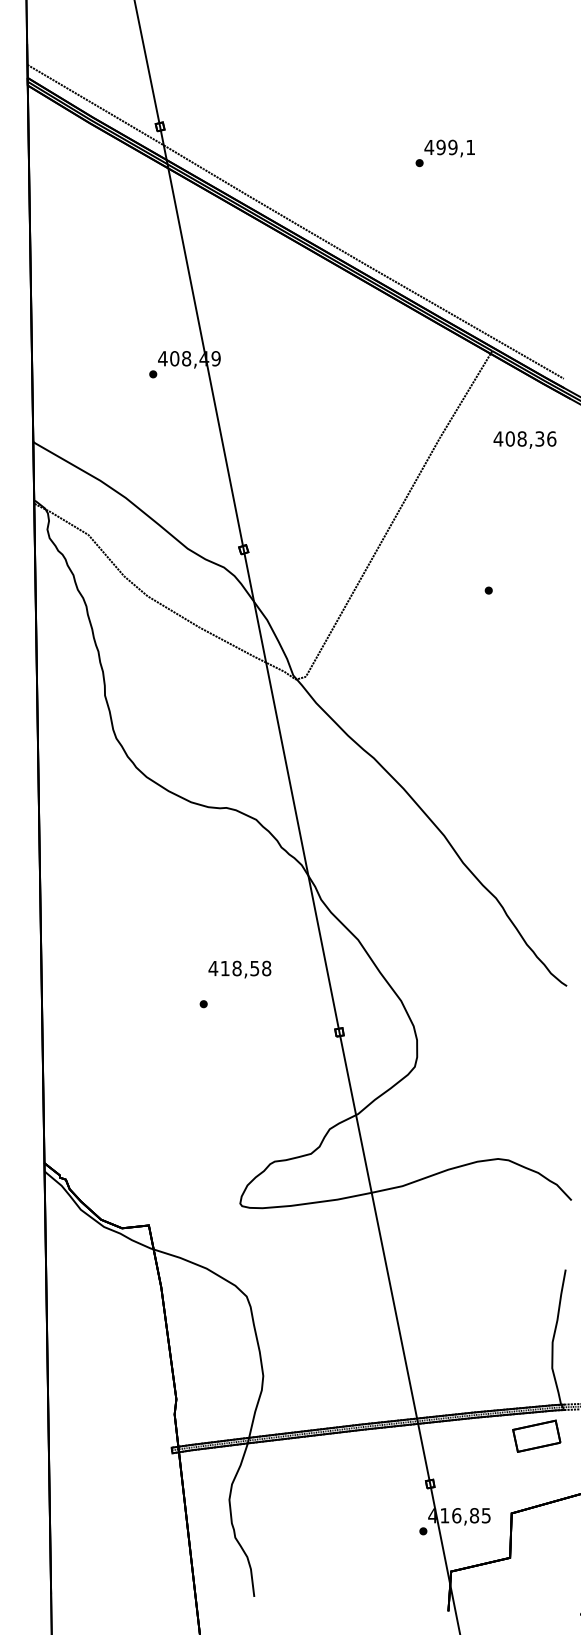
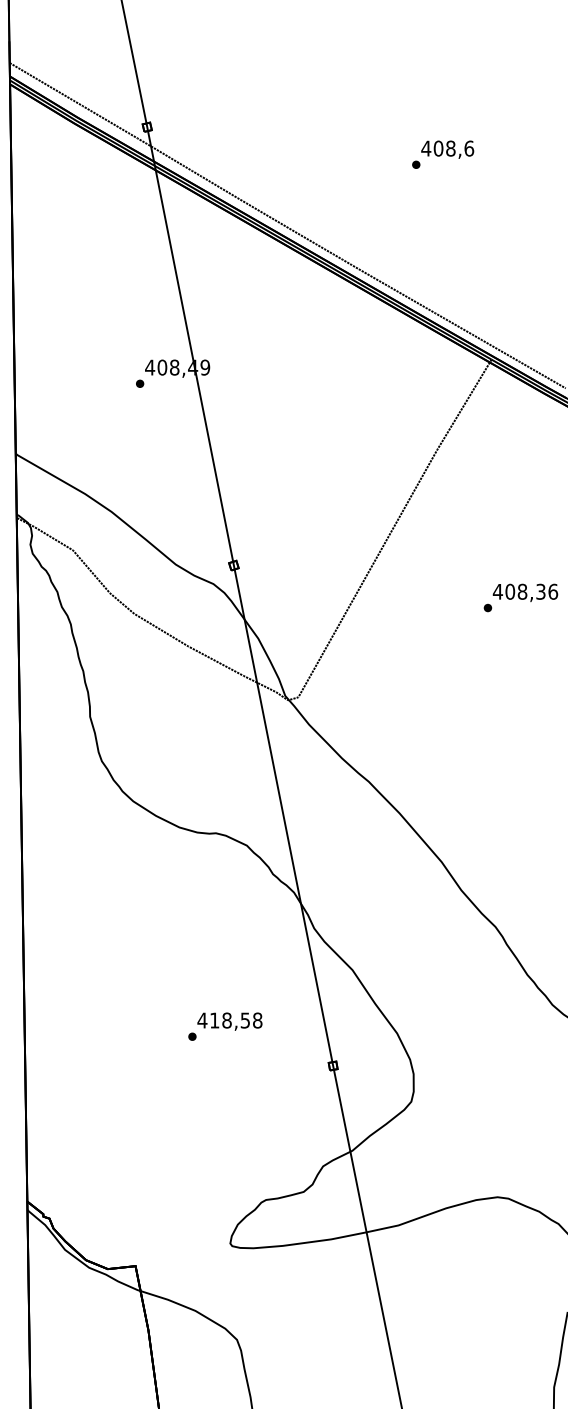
text: (455, 147) -> (453, 148), 499,1 -> 408,6
text: (524, 439) -> (524, 592), moved
text: (239, 969) -> (229, 1021), moved

